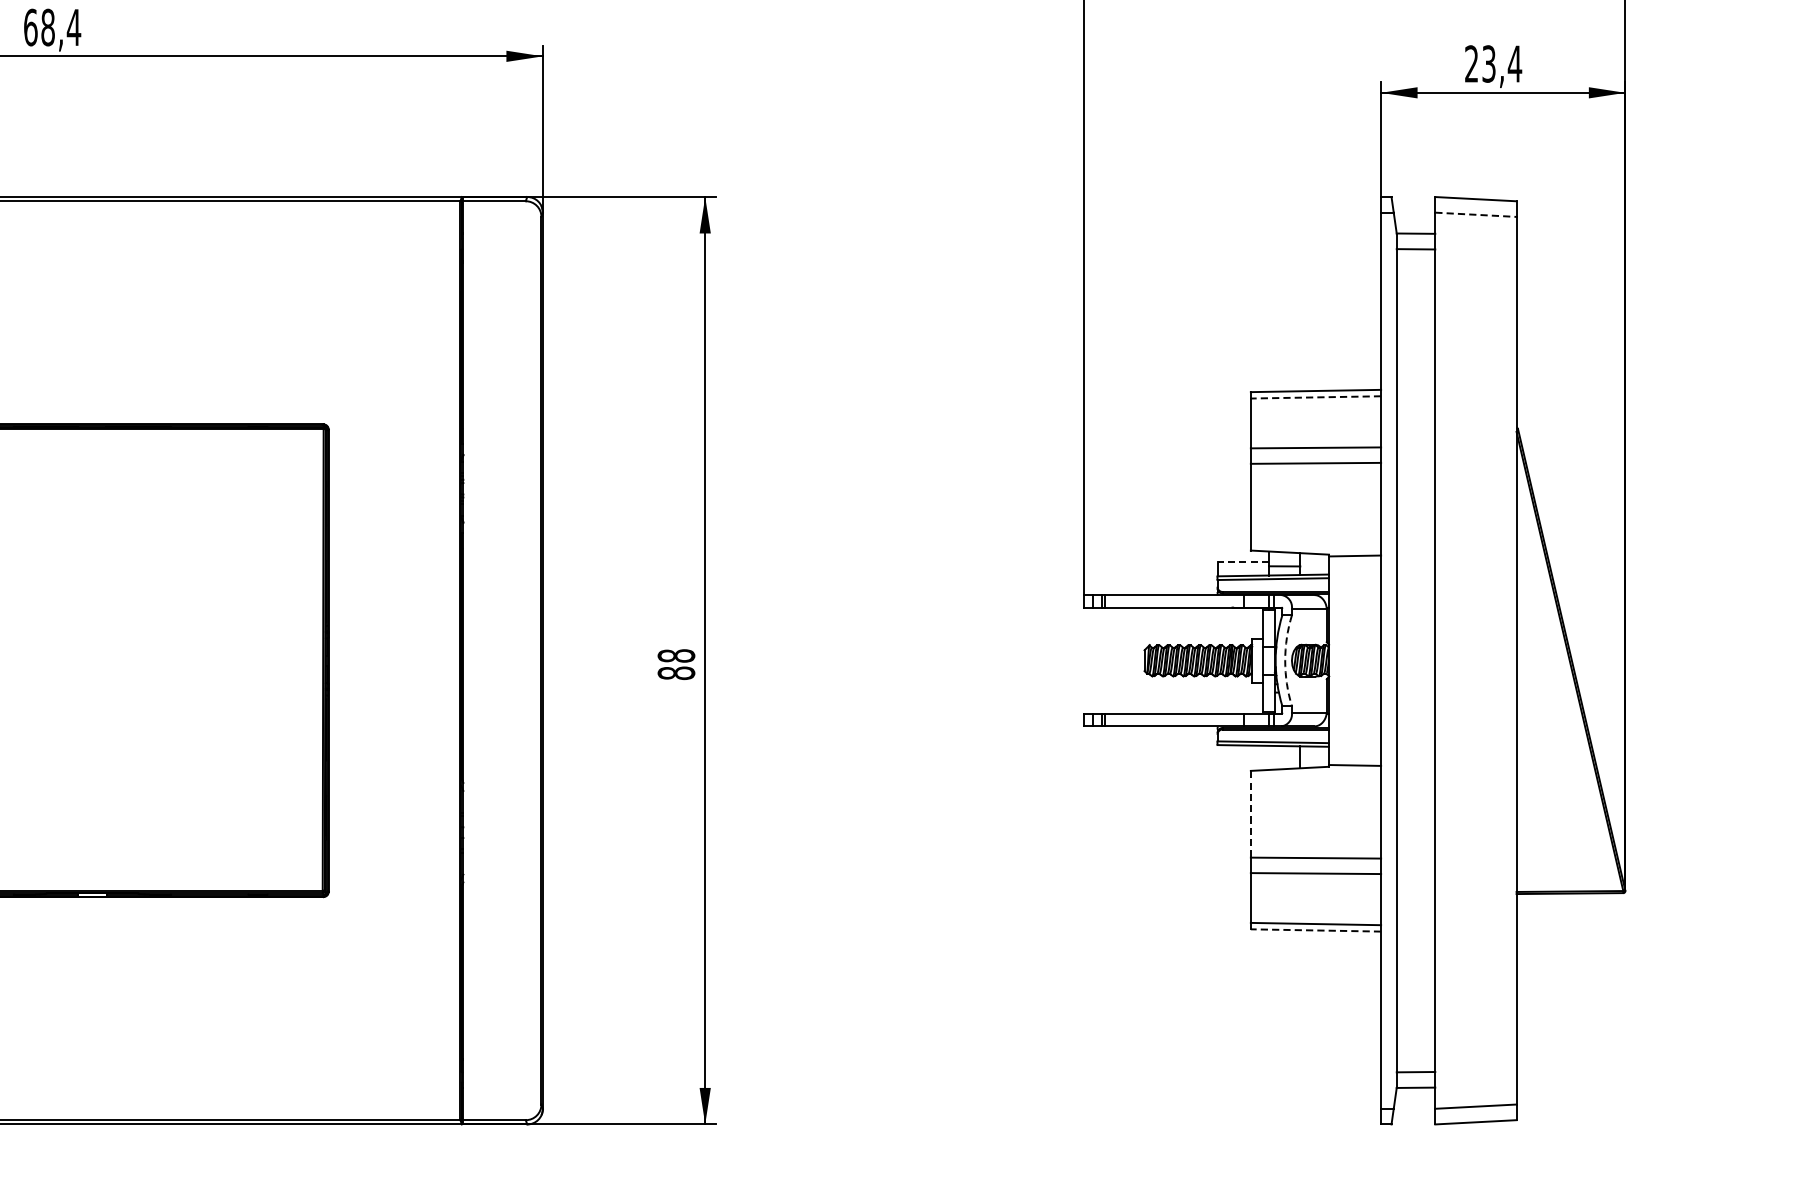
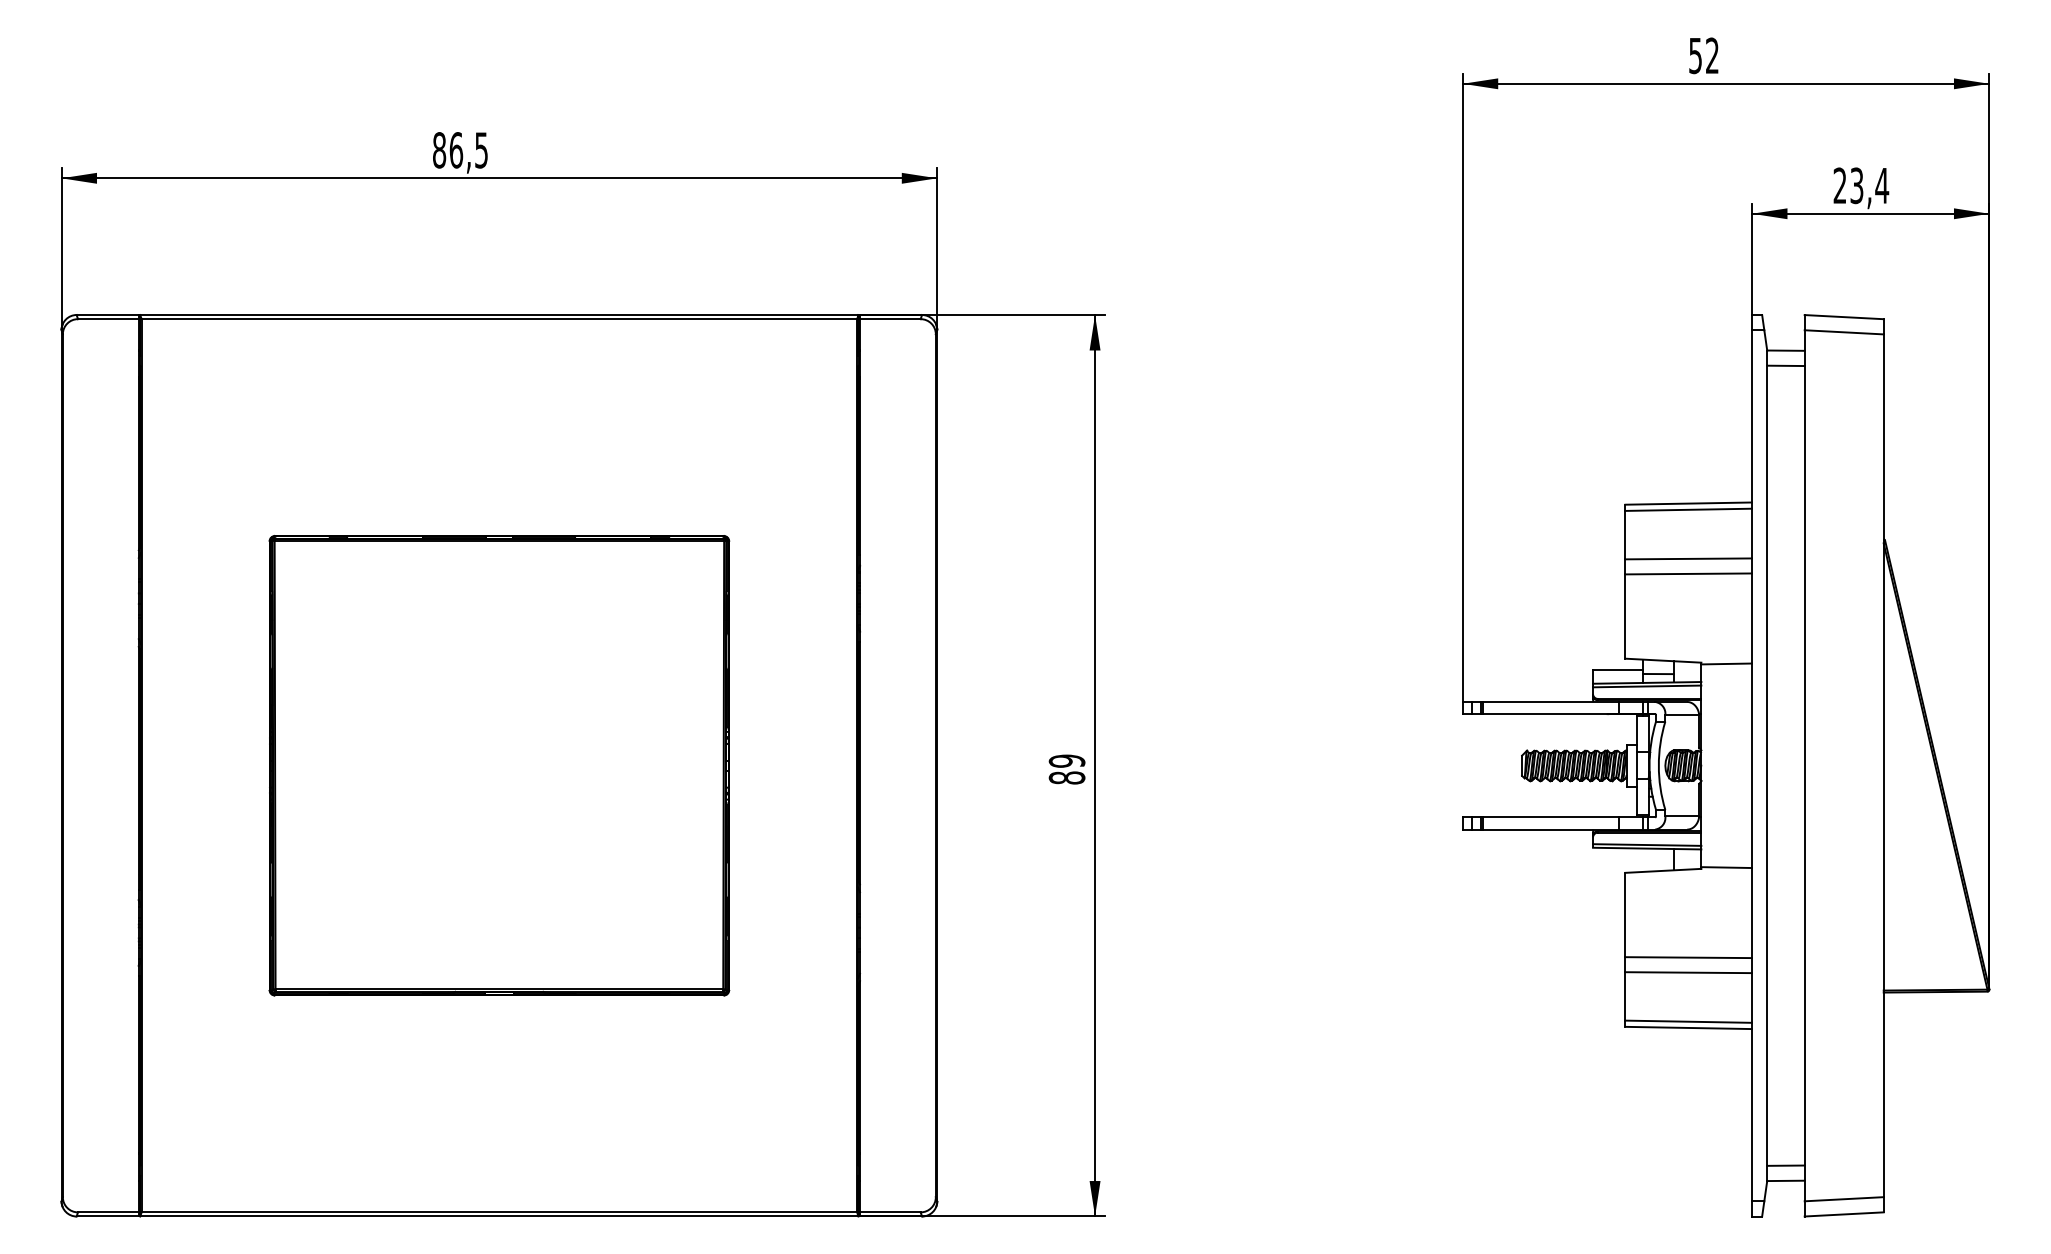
text: (52, 27) -> (460, 150), 68,4 -> 86,5
line: (1476, 214) -> (1844, 332), dashed -> solid
line: (1315, 397) -> (1688, 509), dashed -> solid
line: (1242, 562) -> (1617, 670), dashed -> solid
text: (676, 655) -> (1067, 760), 88 -> 89
arc: (1284, 660) -> (1658, 765), dashed -> solid
line: (1250, 813) -> (1625, 914), dashed -> solid
line: (1315, 929) -> (1688, 1027), dashed -> solid

